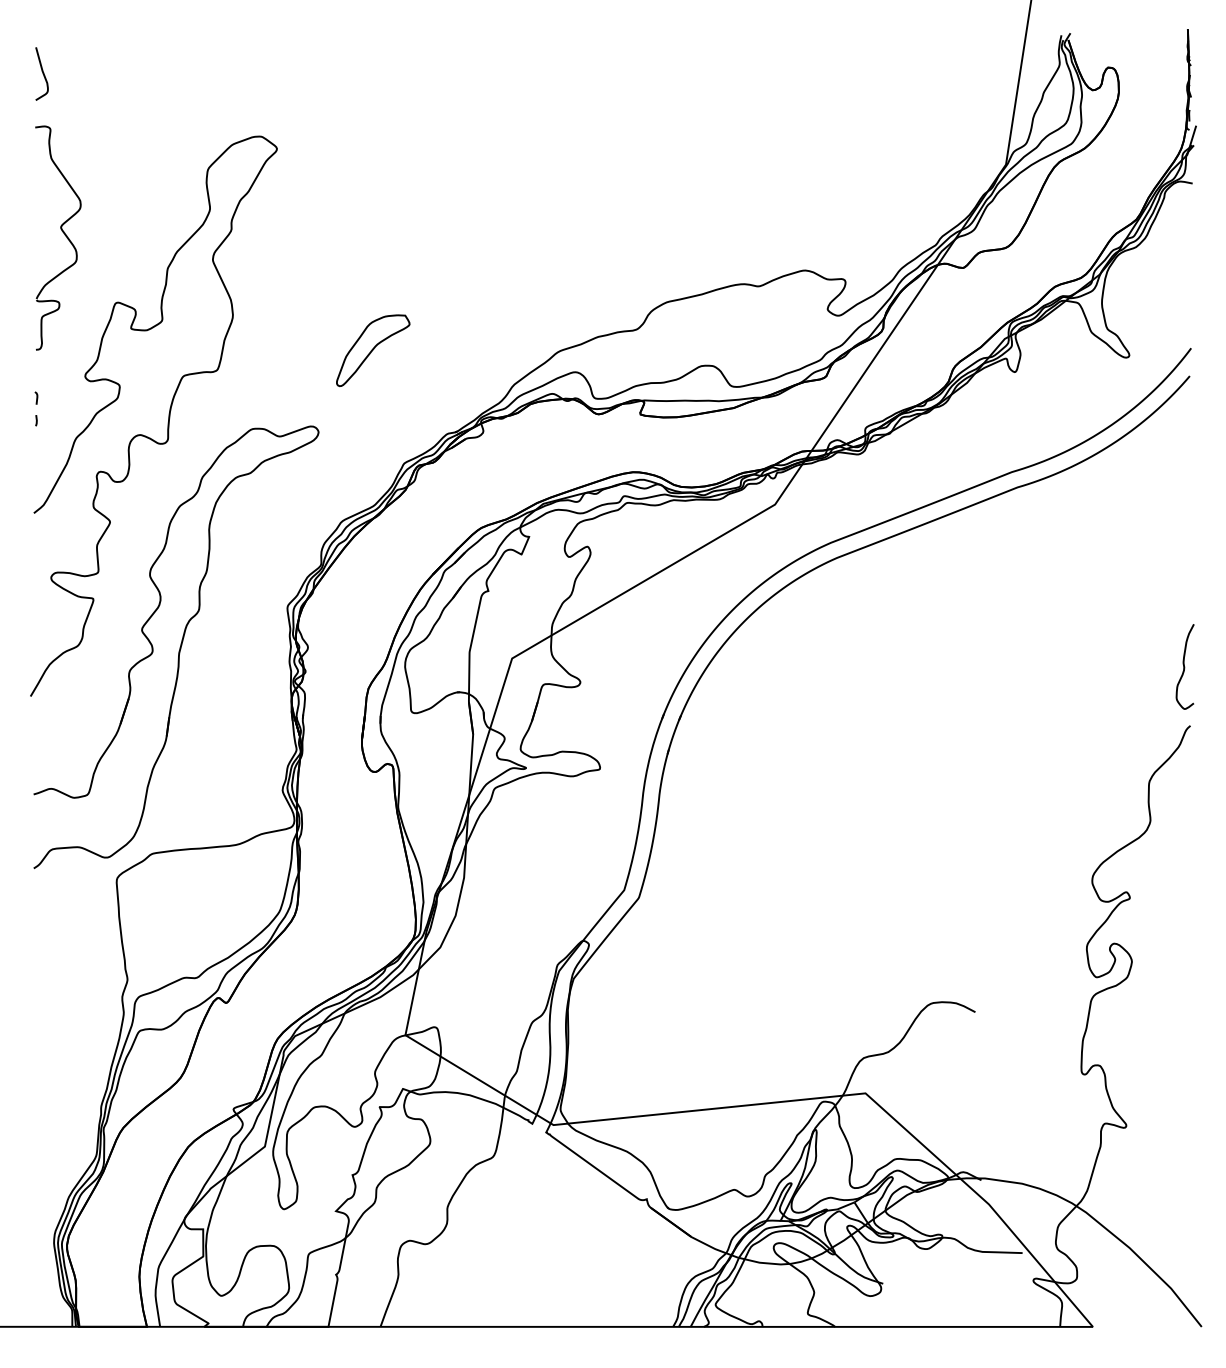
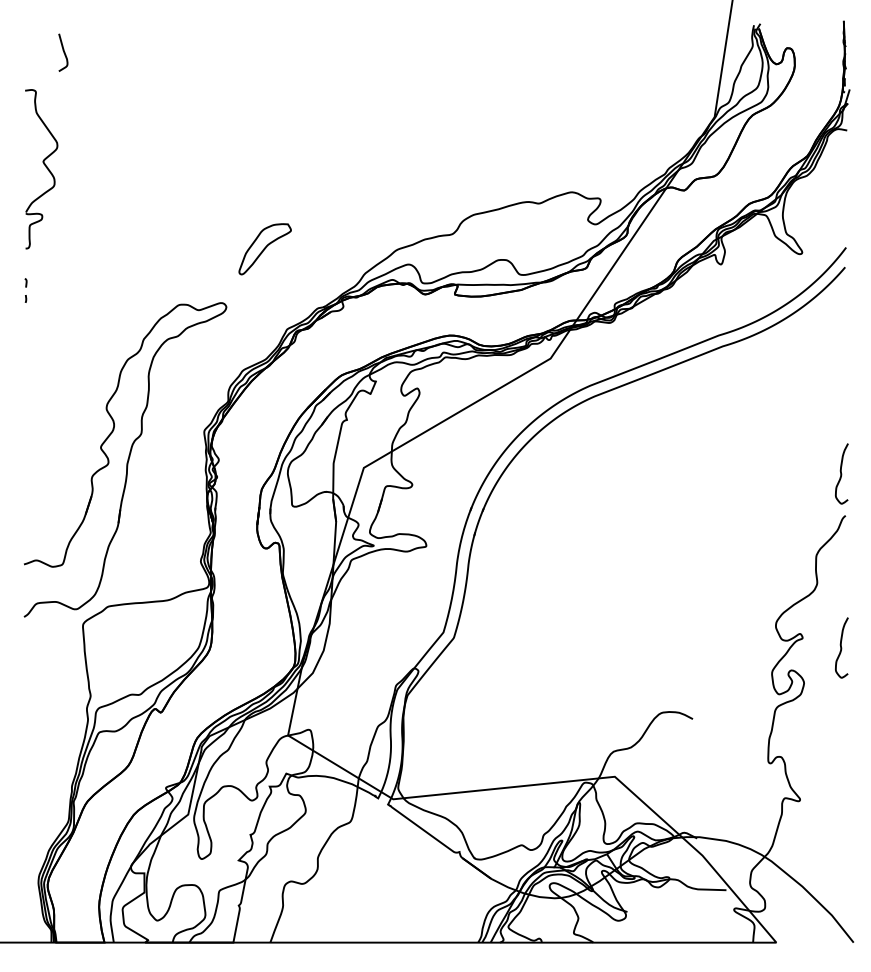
curve: (42, 73) -> (63, 52), moved
curve: (168, 415) -> (119, 295), removed
curve: (1184, 911) -> (841, 647), added

